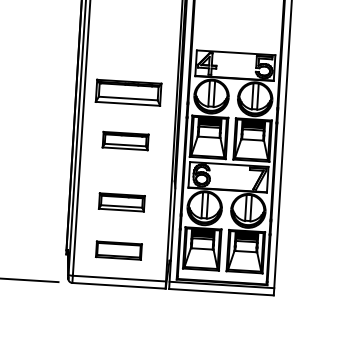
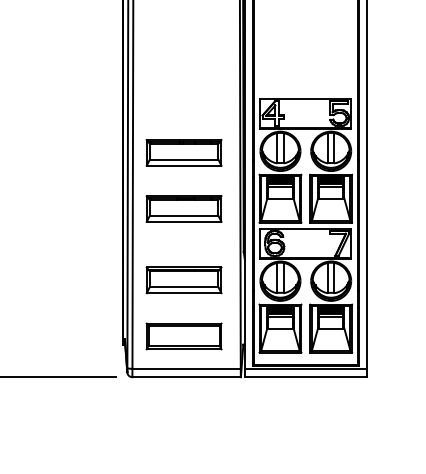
part: (125, 140) -> (183, 208), size x1.43
part: (121, 202) -> (183, 280), size x1.43
part: (118, 250) -> (183, 336), size x1.43

